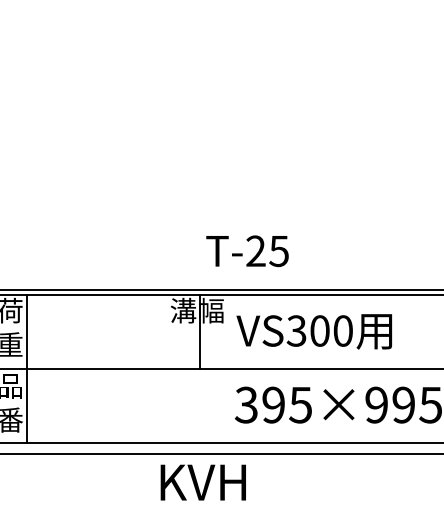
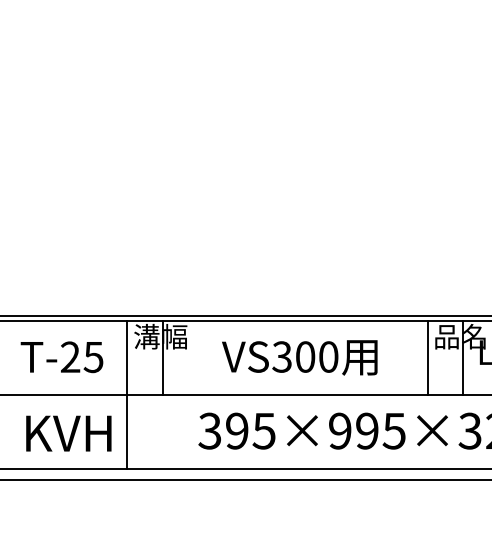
text: (247, 251) -> (61, 357), moved
text: (314, 331) -> (299, 357), moved
line: (164, 368) -> (127, 394), added
text: (203, 482) -> (68, 433), moved

